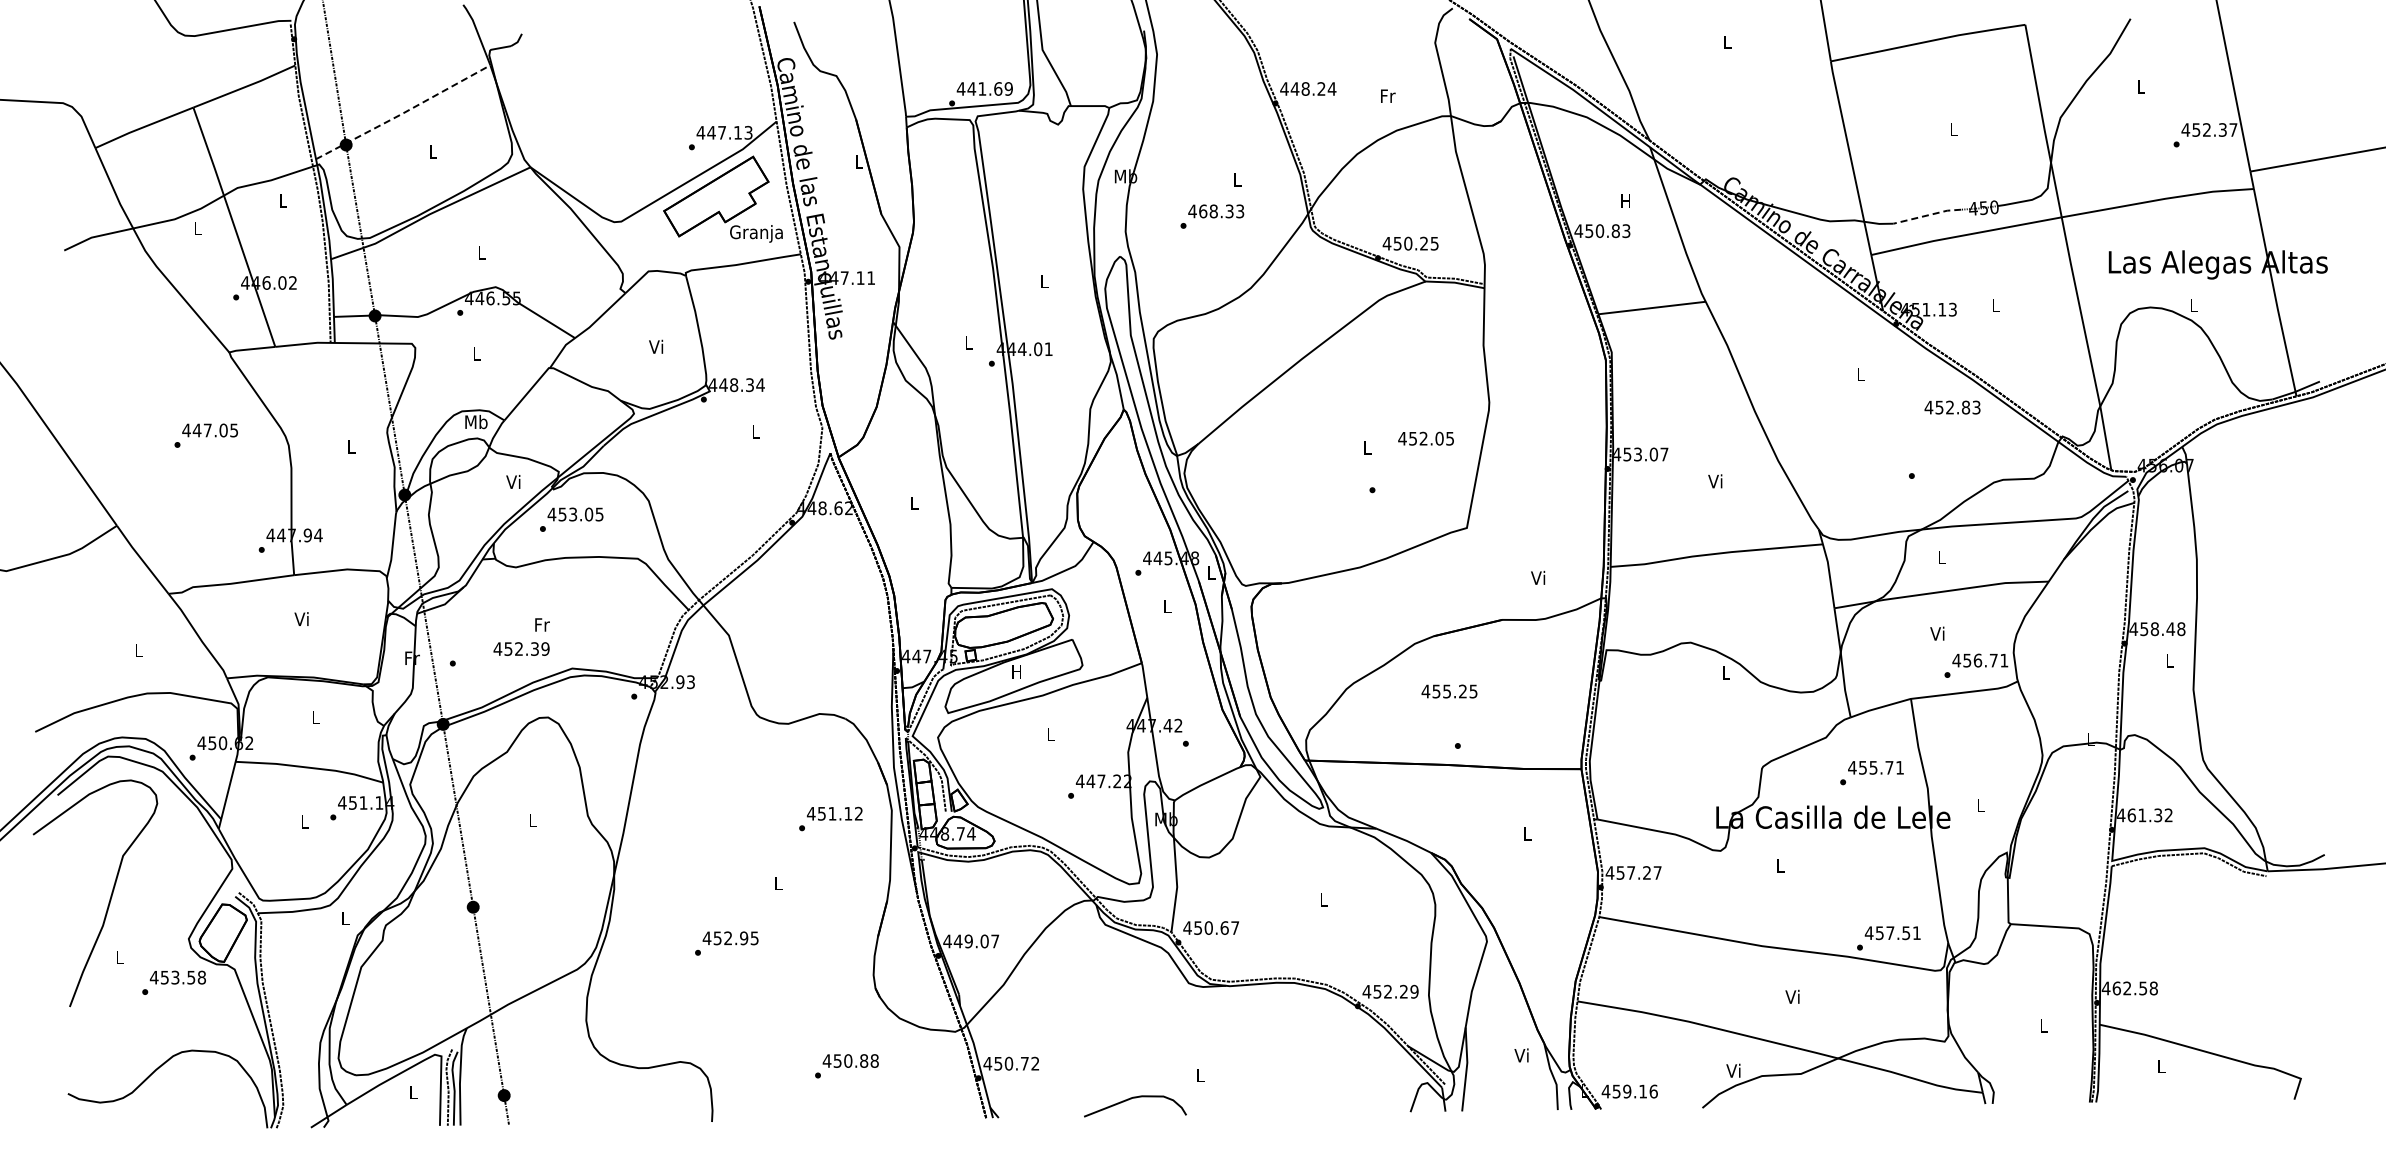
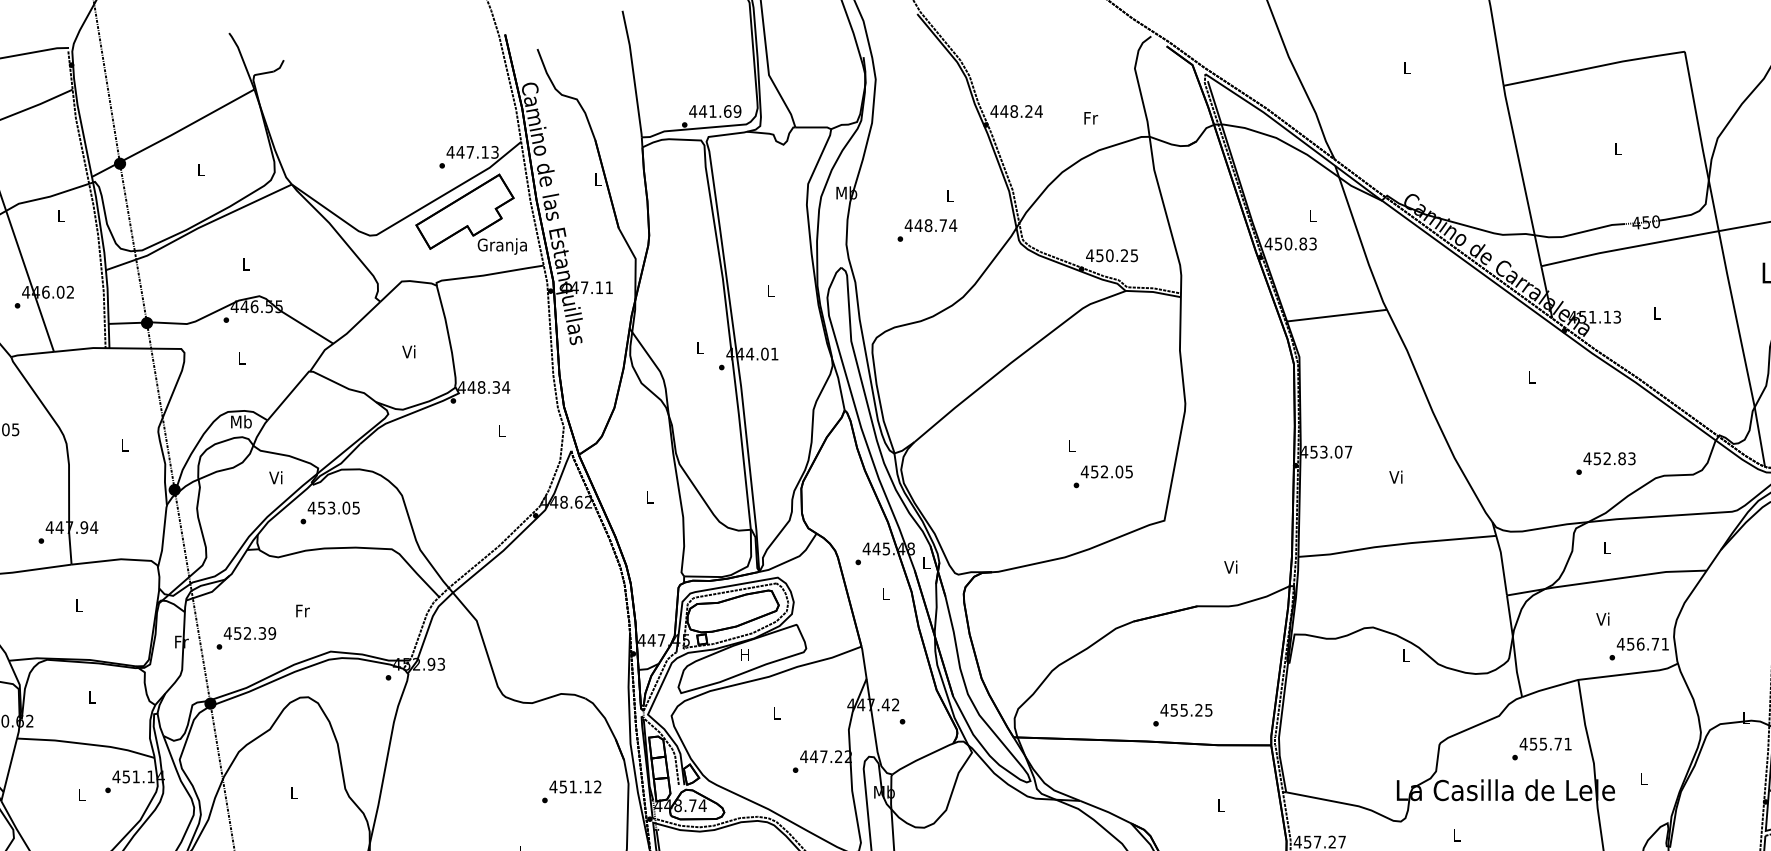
line: (403, 113) -> (173, 134), dashed -> solid
text: (1625, 200) -> (1312, 215), H -> L
text: (1221, 211) -> (935, 225), 468.33 -> 448.74
line: (1928, 215) -> (1594, 229), dashed -> solid
text: (1952, 407) -> (1609, 458), moved
text: (1425, 438) -> (1106, 471), moved
text: (301, 618) -> (78, 604), Vi -> L
text: (521, 648) -> (249, 632), moved
text: (1449, 691) -> (1186, 710), moved

